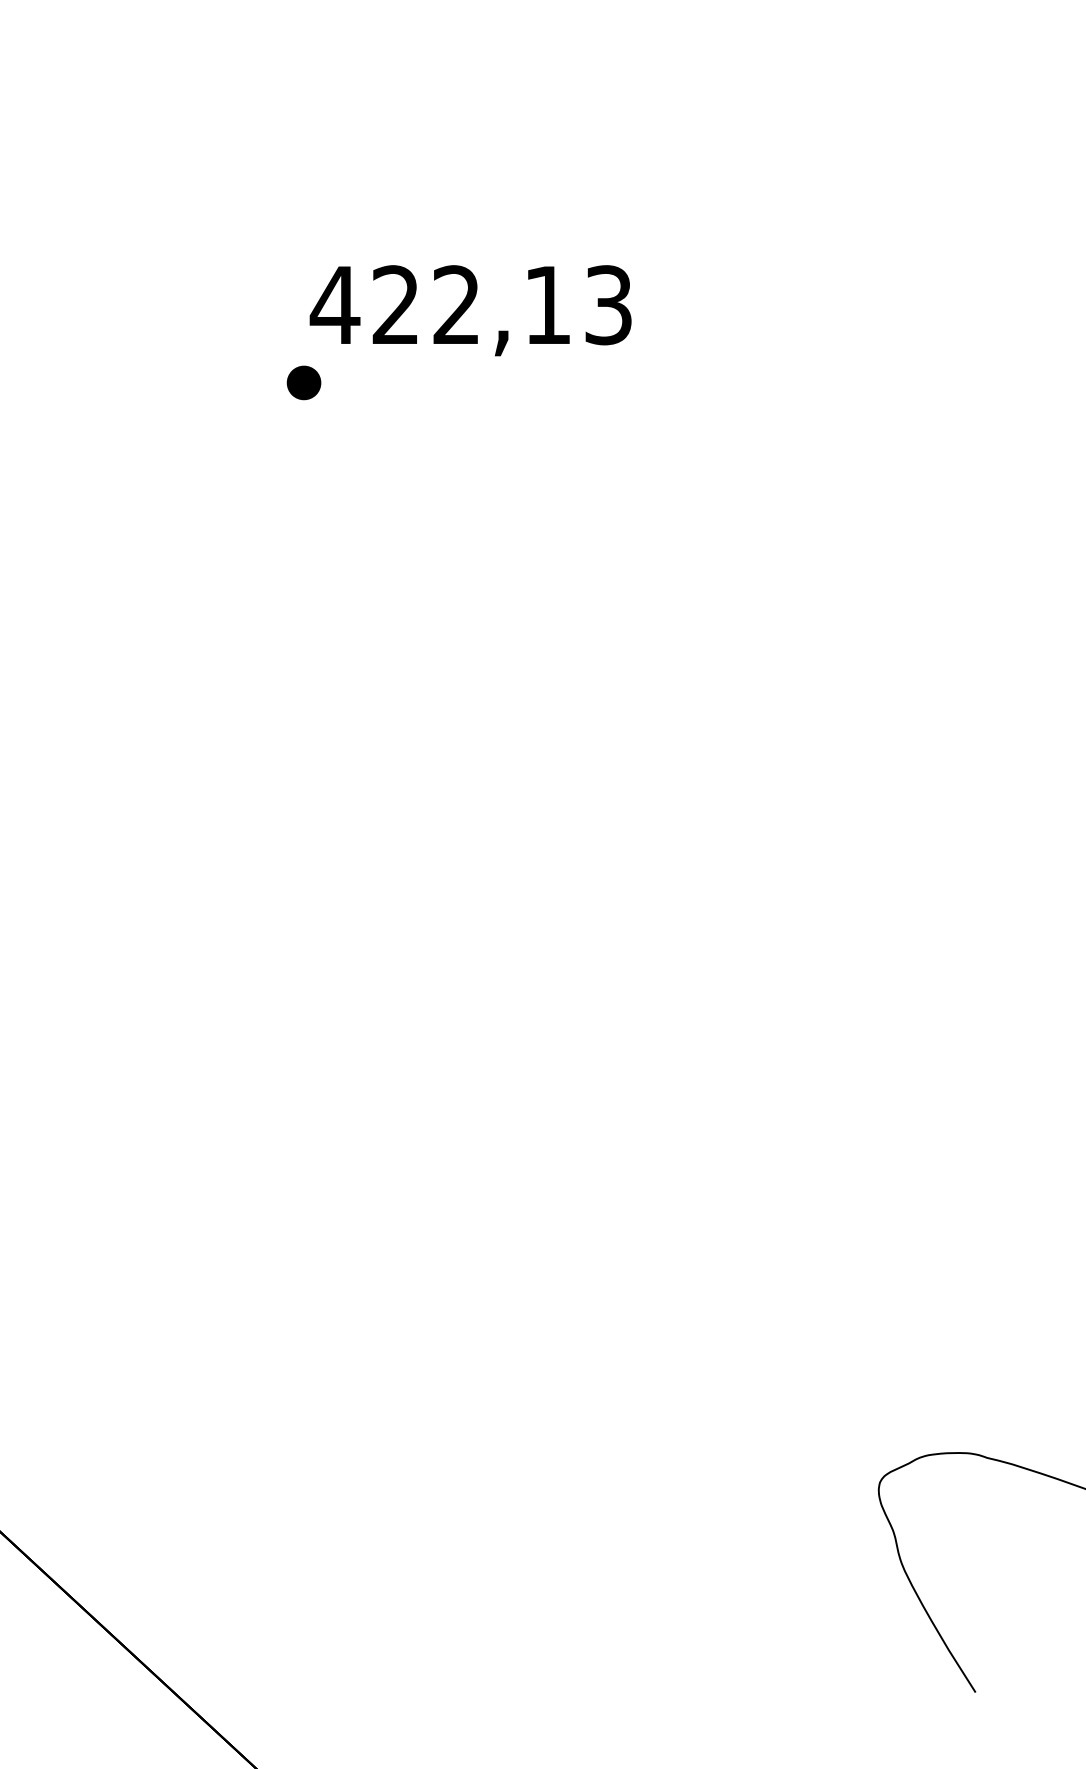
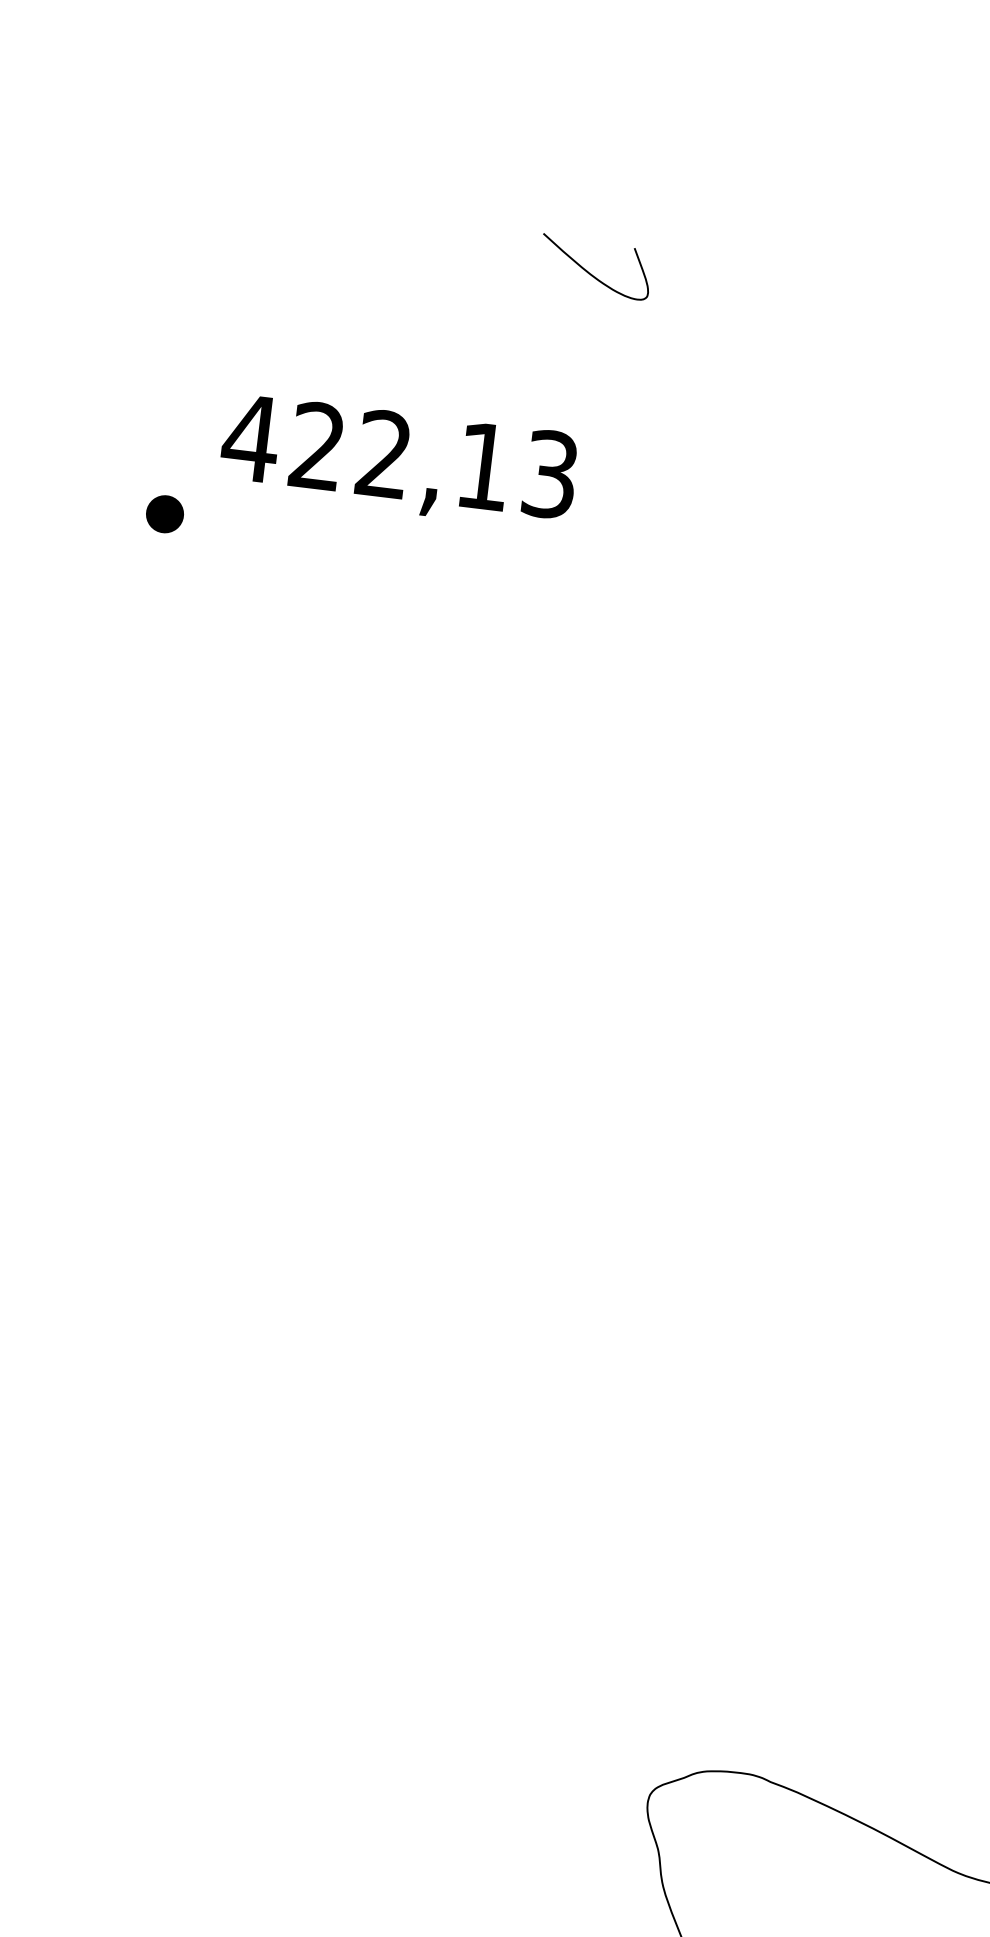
curve: (659, 118) -> (589, 271), added
text: (470, 310) -> (398, 462), moved

